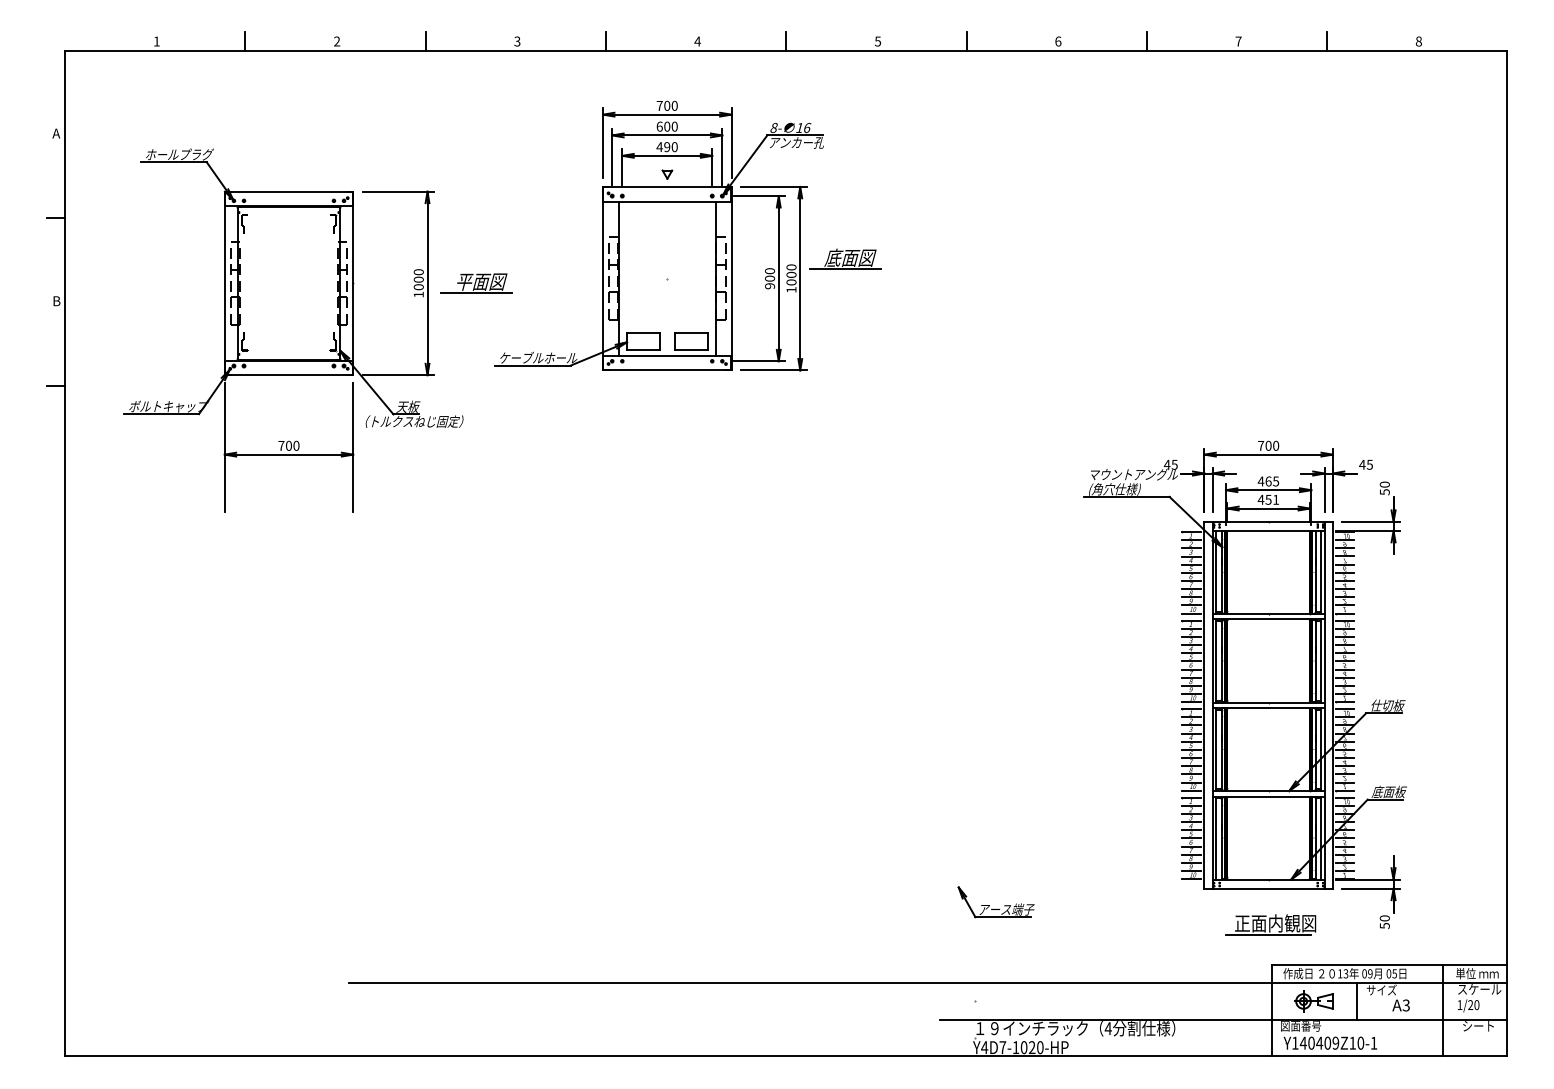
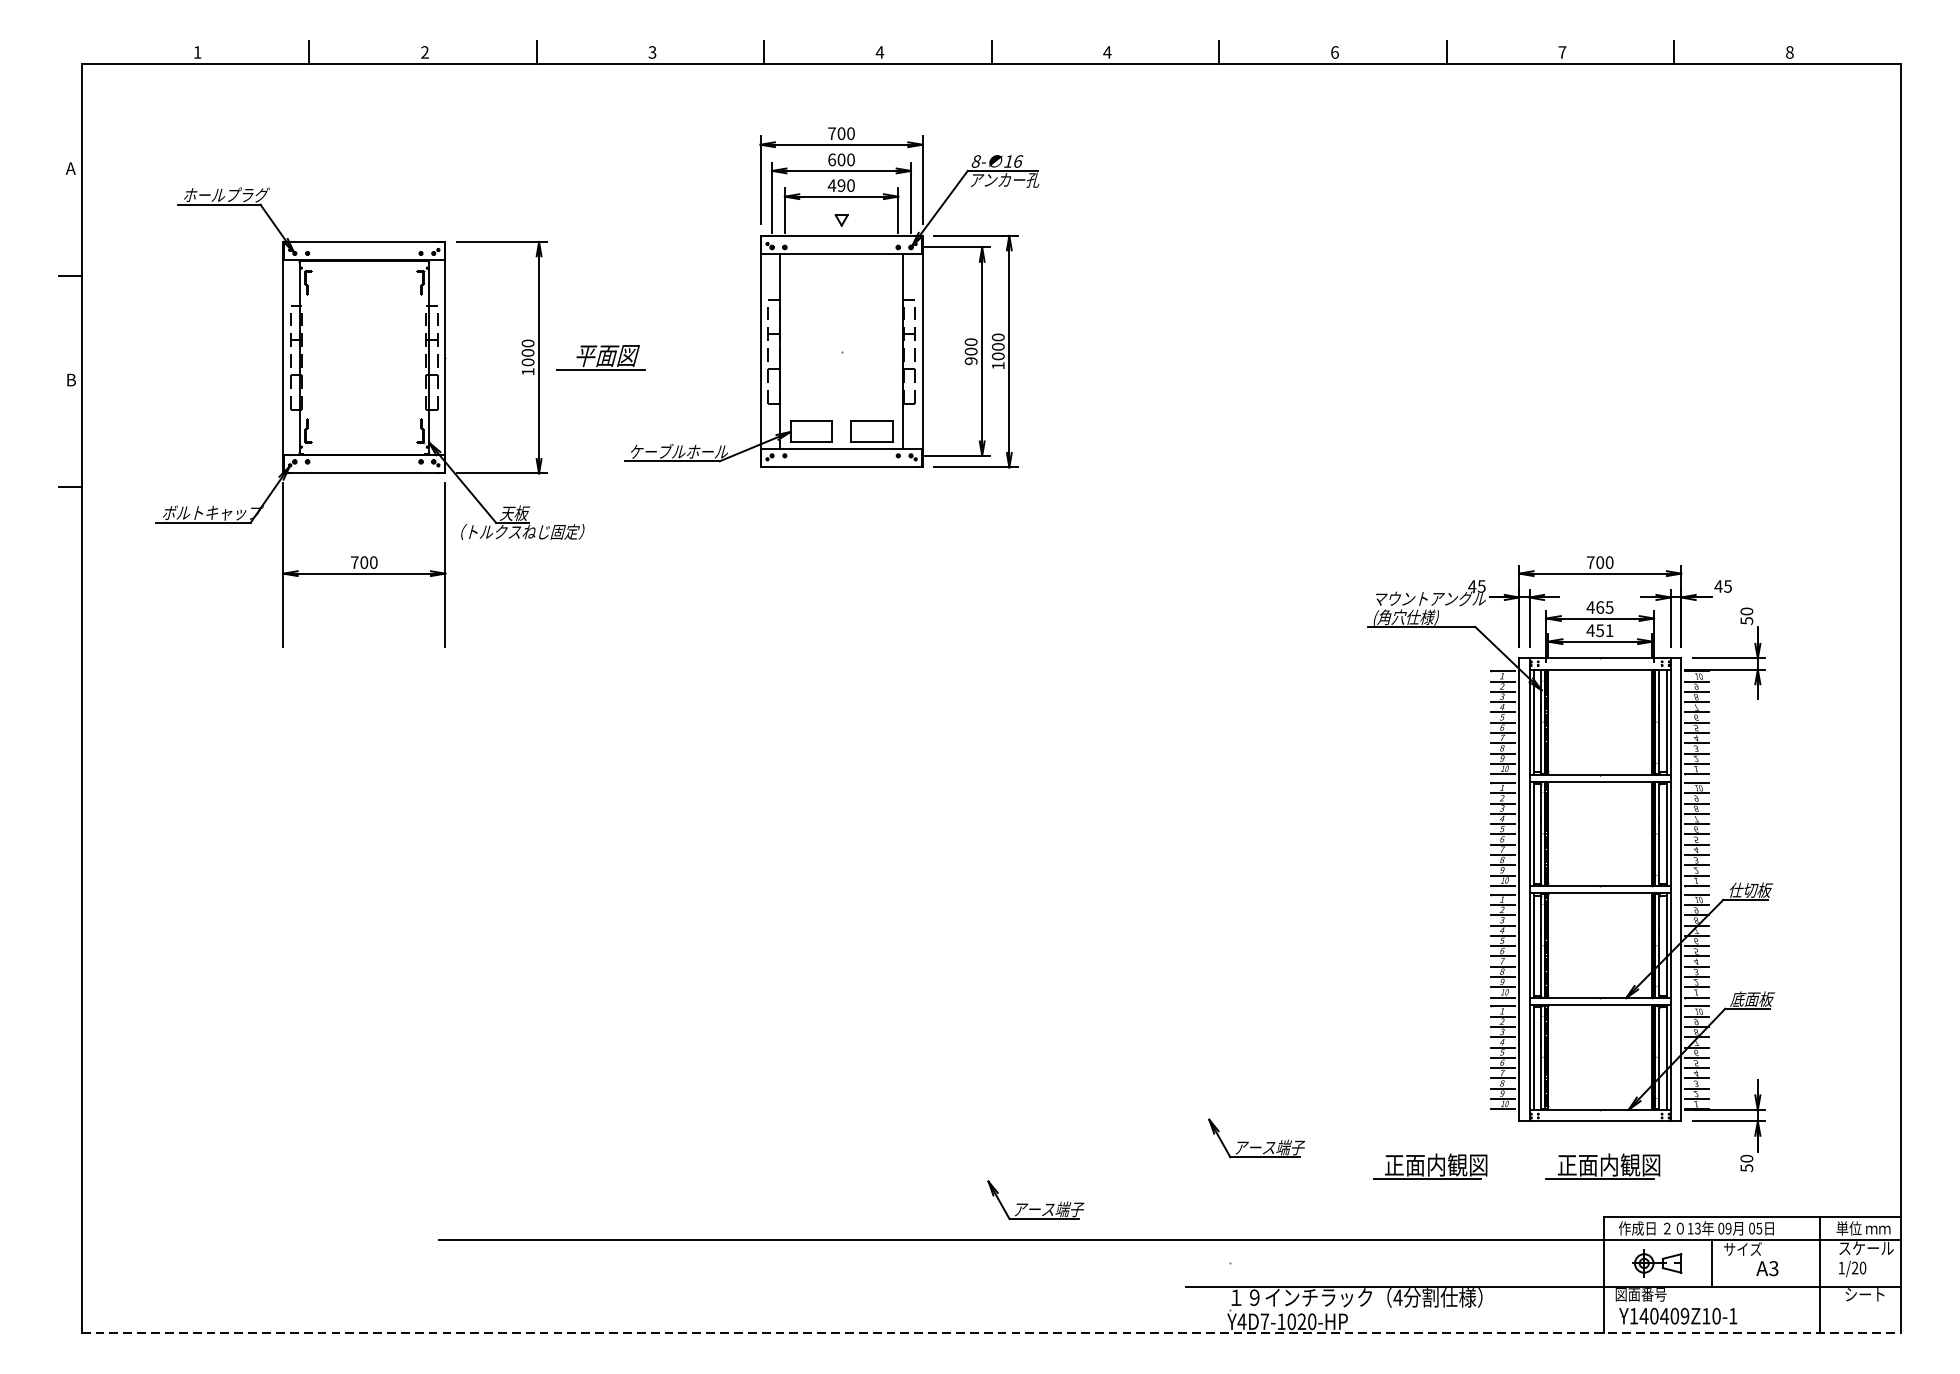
text: (877, 41) -> (1106, 52), 5 -> 4
part: (845, 258) -> (1066, 326), removed
part: (1133, 924) -> (1429, 1166), added
part: (814, 954) -> (1027, 1204), added
line: (786, 1056) -> (991, 1332), solid -> dashed

